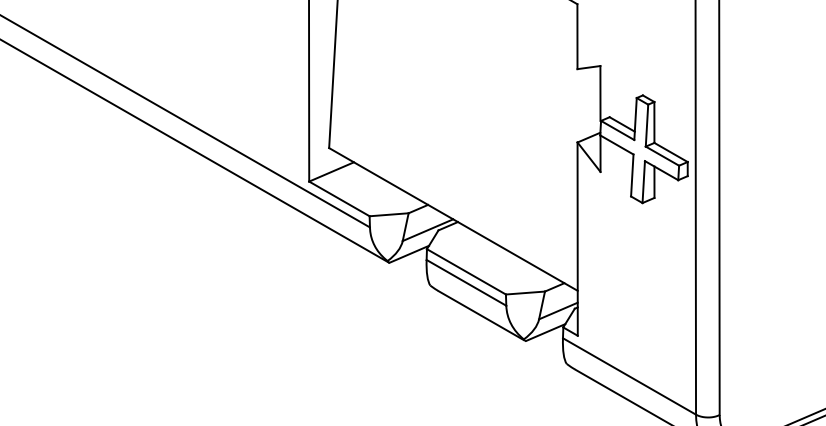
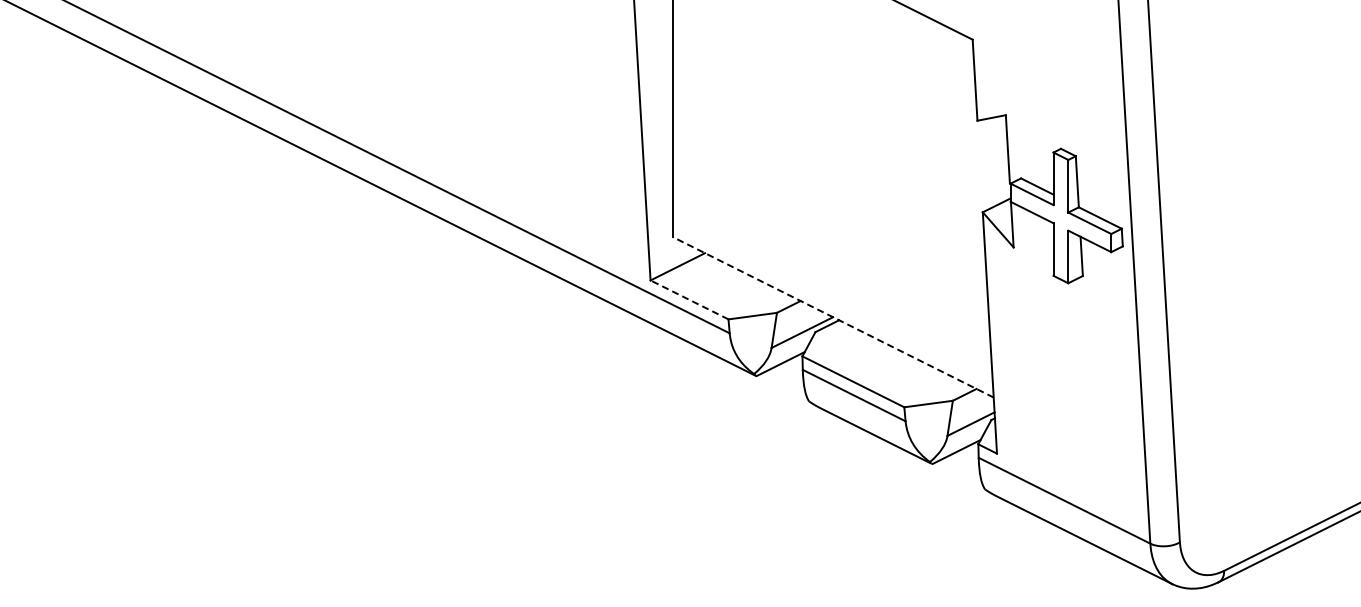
line: (339, 198) -> (689, 299), solid -> dashed
line: (452, 219) -> (832, 317), solid -> dashed

